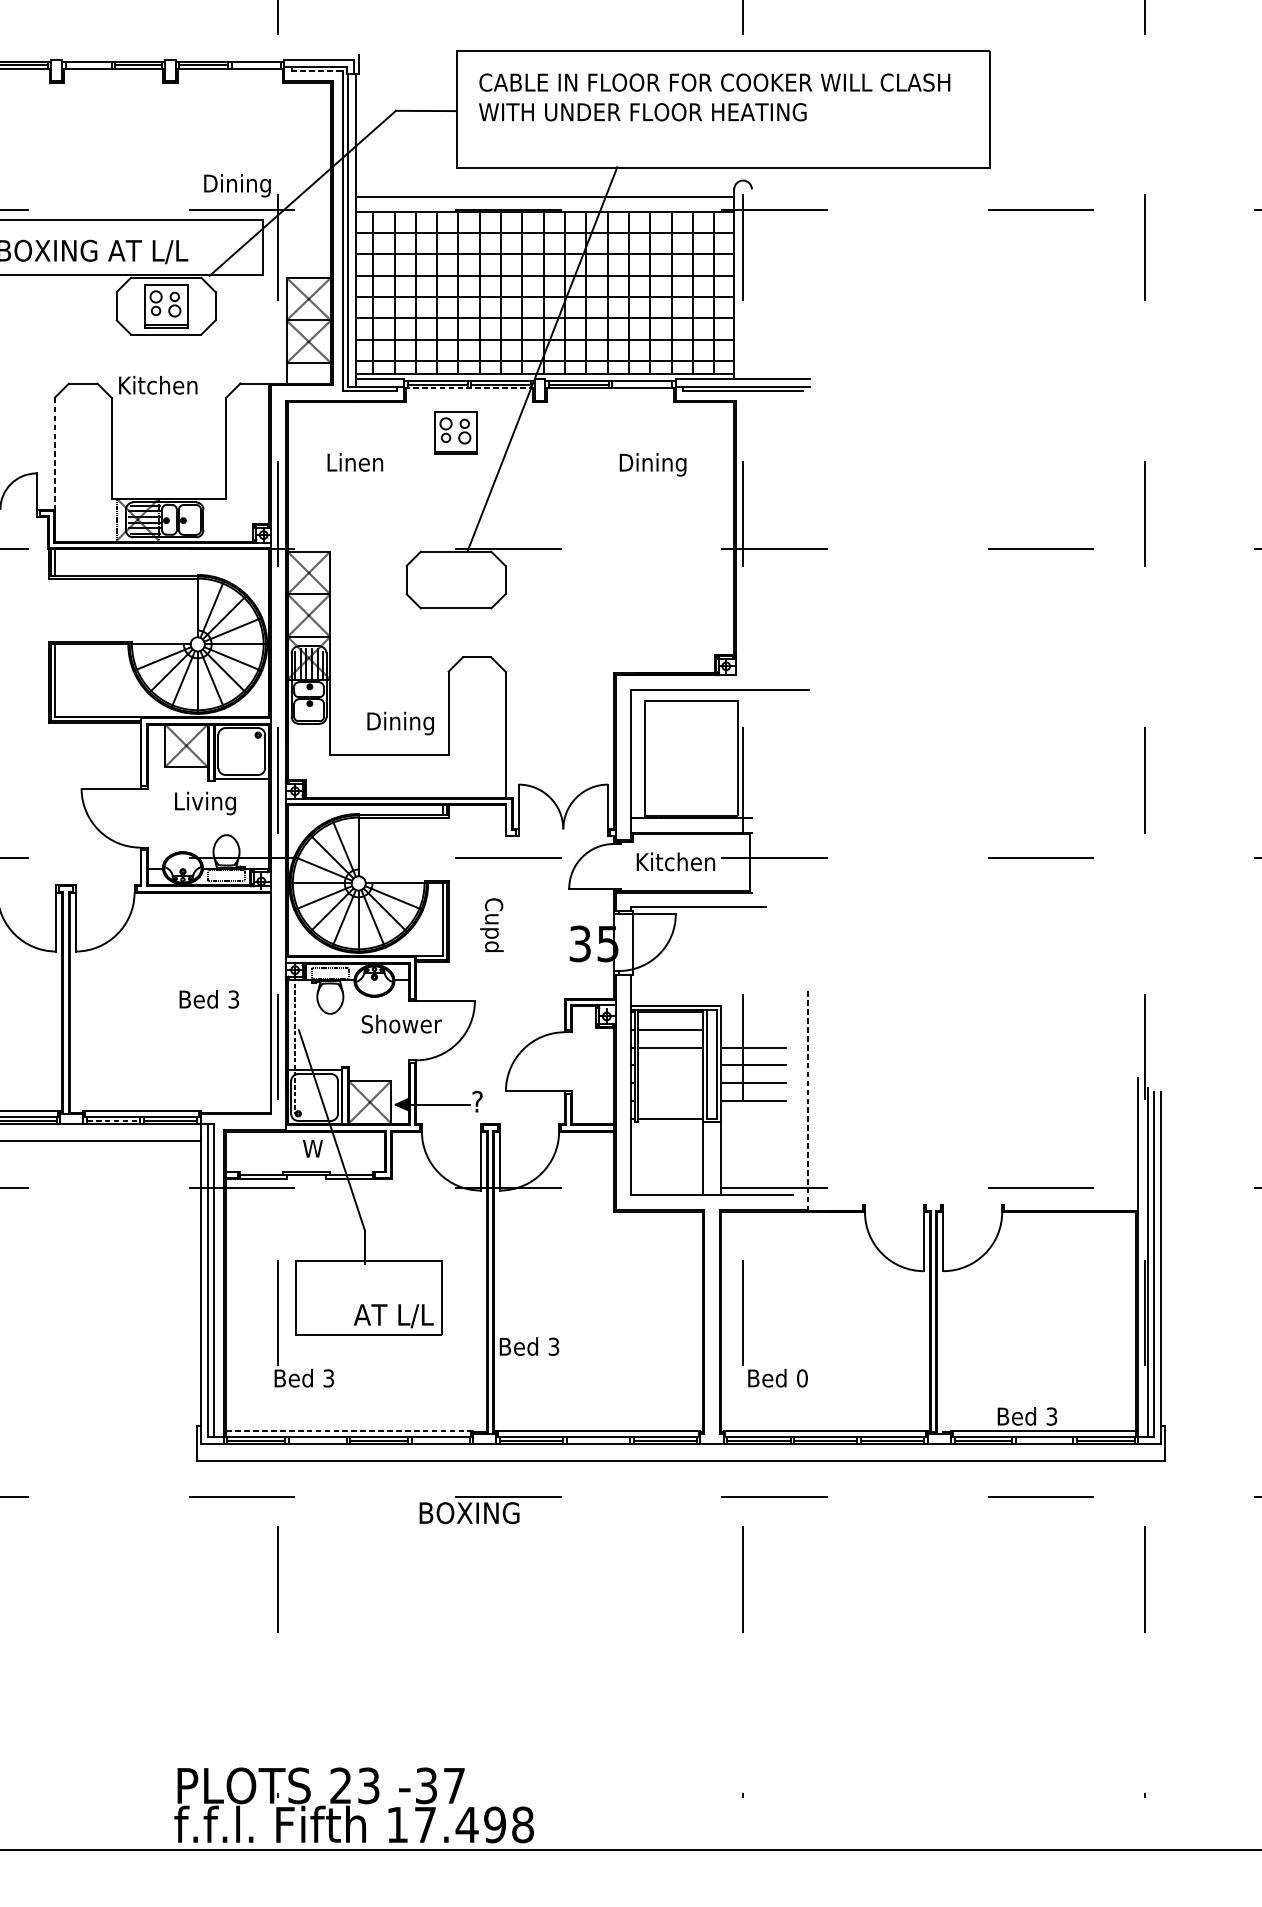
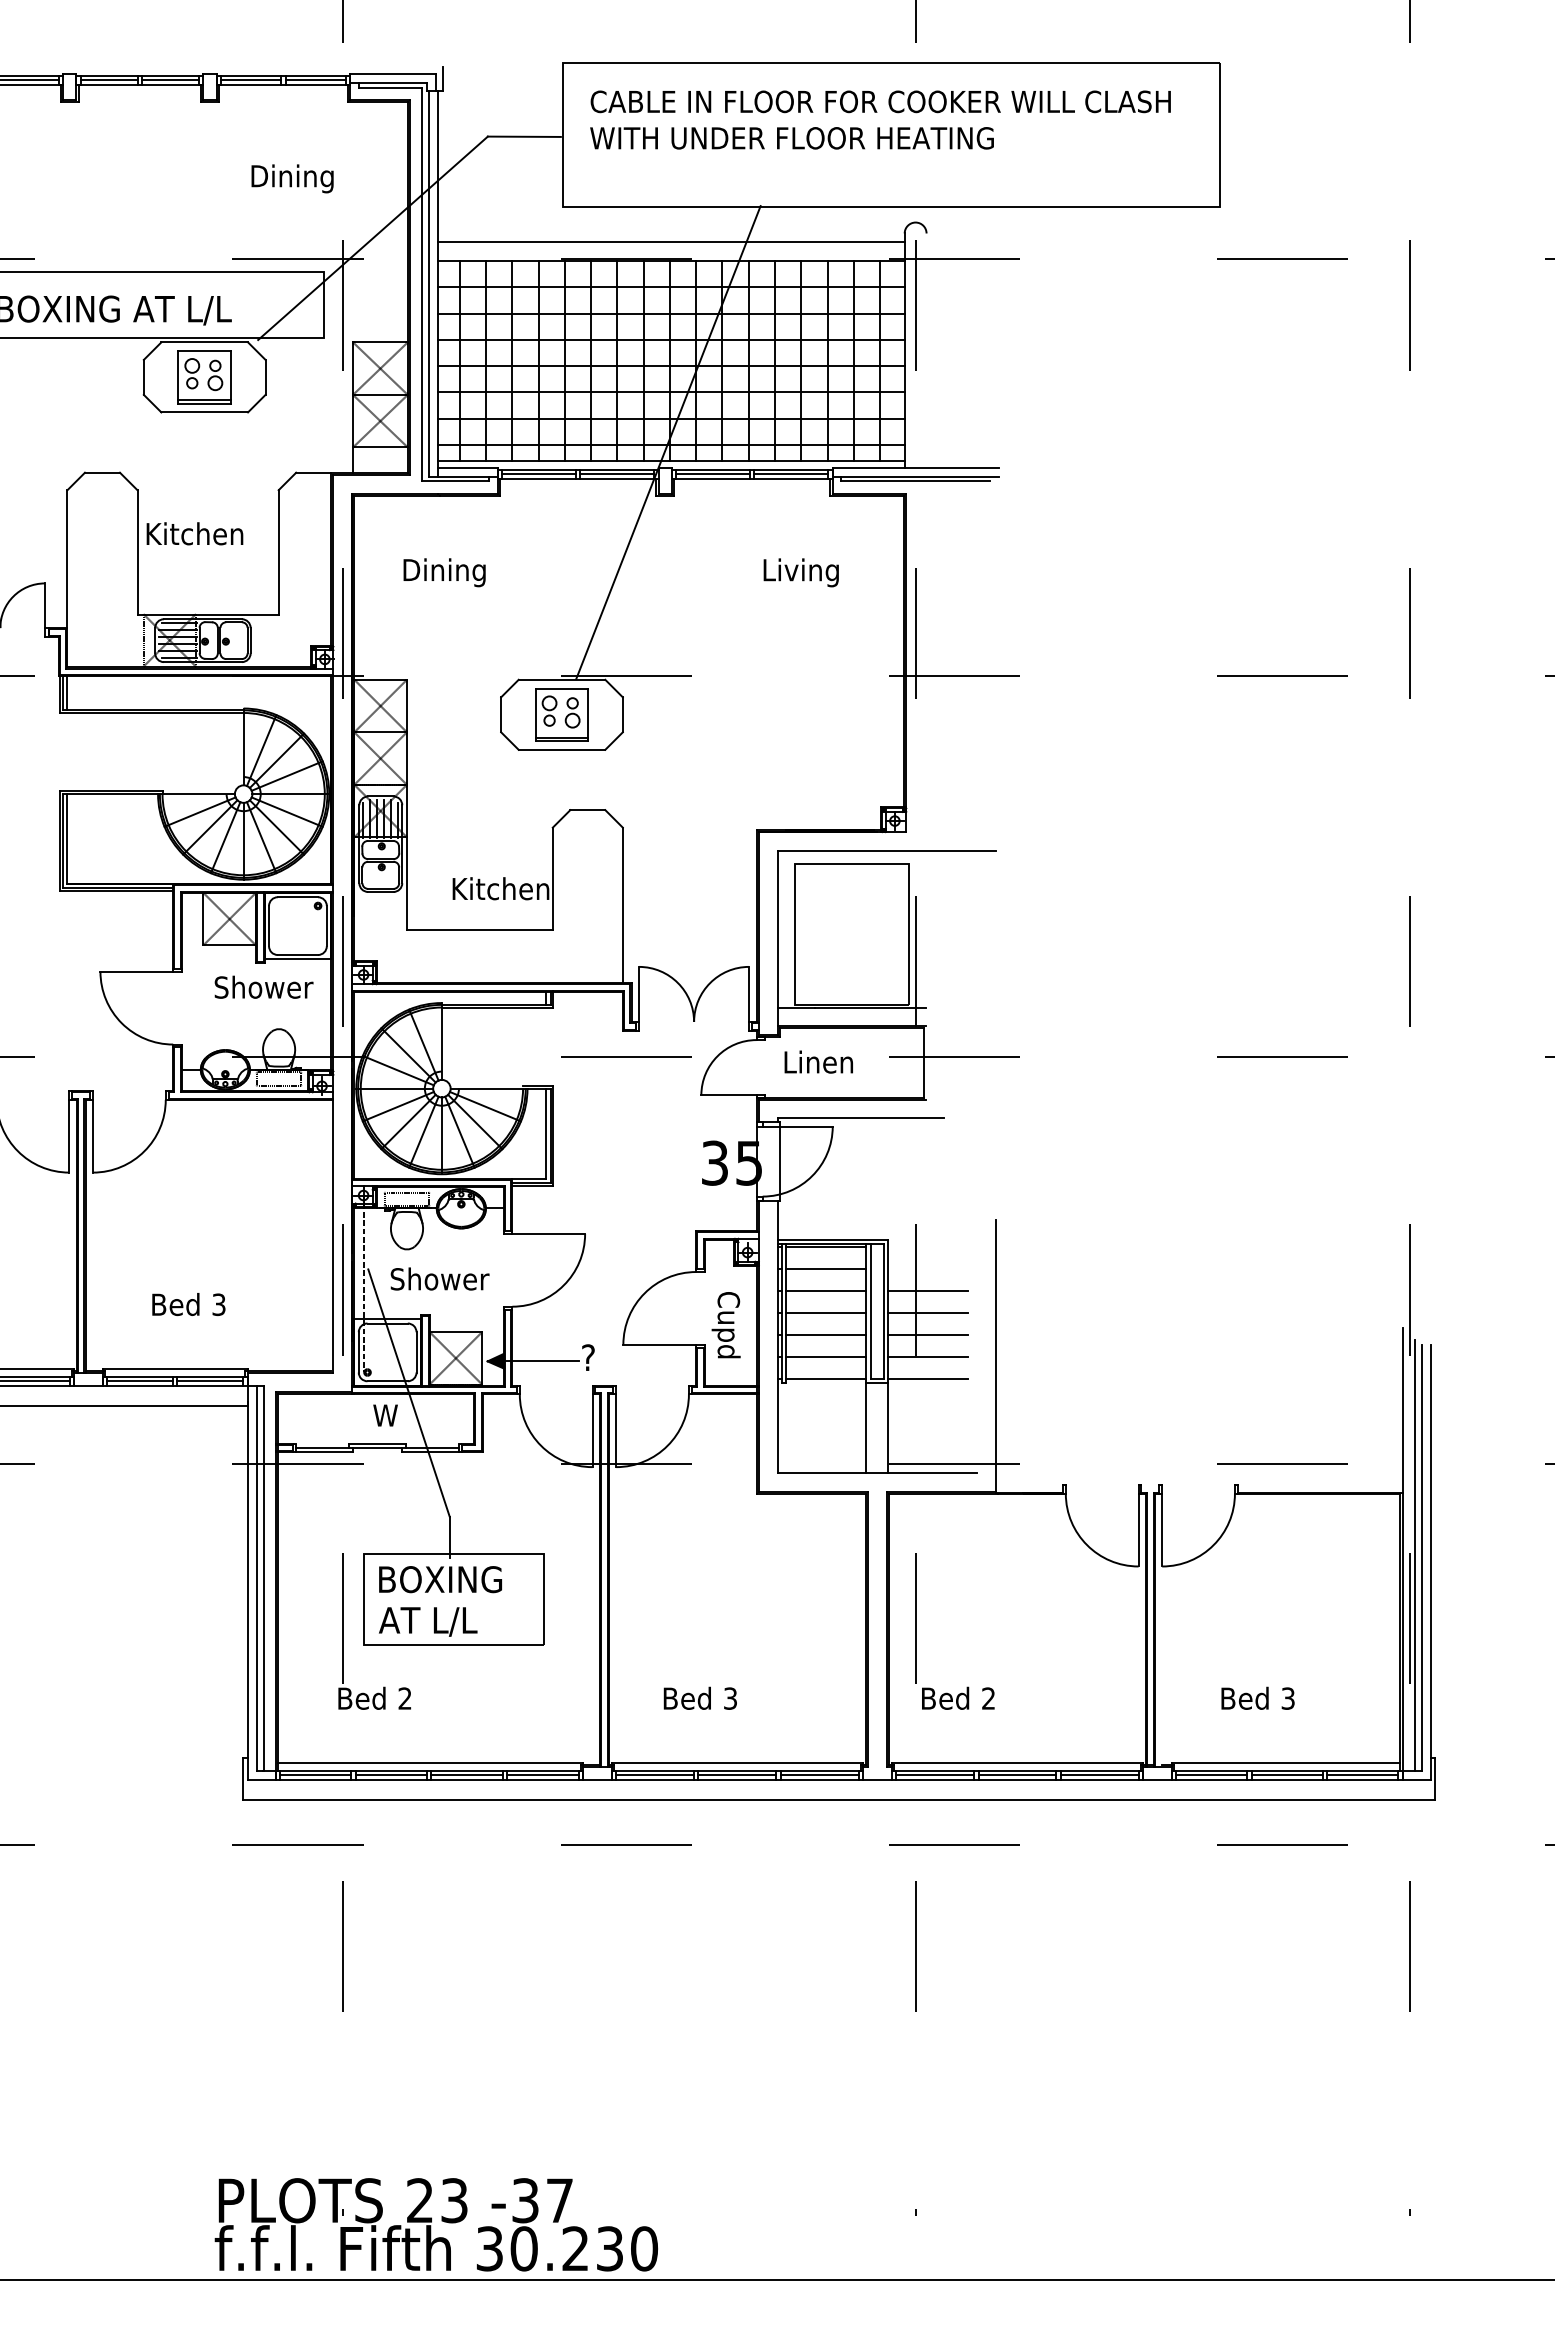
line: (88, 65) -> (108, 80), added
line: (256, 65) -> (315, 80), added
line: (316, 70) -> (390, 87), dashed -> solid
text: (237, 185) -> (292, 178), moved
text: (157, 385) -> (194, 533), moved
line: (642, 385) -> (791, 474), added
line: (469, 388) -> (578, 478), dashed -> solid
part: (455, 432) -> (561, 714), moved
line: (54, 454) -> (67, 559), dashed -> solid
text: (361, 464) -> (445, 572), Linen -> Dining
text: (653, 464) -> (805, 572), Dining -> Living
text: (407, 723) -> (502, 891), Dining -> Kitchen
text: (213, 802) -> (263, 989), Living -> Shower
text: (677, 861) -> (834, 1061), Kitchen -> Linen
text: (491, 925) -> (725, 1325), moved
text: (209, 999) -> (188, 1304), moved
text: (401, 1023) -> (439, 1278), moved
line: (670, 1065) -> (826, 1313), added
line: (670, 1082) -> (826, 1334), added
line: (807, 1099) -> (995, 1355), dashed -> solid
line: (670, 1100) -> (826, 1356), added
line: (753, 1118) -> (928, 1378), added
line: (113, 1121) -> (139, 1381), dashed -> solid
text: (394, 1315) -> (428, 1621), moved
text: (528, 1345) -> (699, 1697), moved
text: (328, 1378) -> (404, 1698), 3 -> 2
text: (802, 1378) -> (988, 1698), 0 -> 2
text: (1027, 1415) -> (1257, 1697), moved
line: (349, 1430) -> (430, 1762), dashed -> solid
line: (317, 1440) -> (391, 1775), added
line: (440, 1440) -> (542, 1775), added
line: (598, 1440) -> (737, 1775), added
line: (1044, 1440) -> (1286, 1775), added
text: (469, 1513) -> (440, 1579), moved
text: (460, 1824) -> (567, 2248), 17.498 -> 30.230

